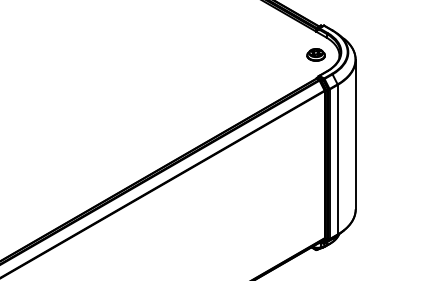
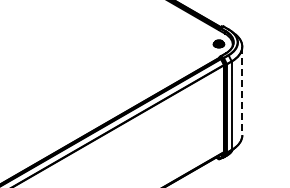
line: (355, 135) -> (242, 91), solid -> dashed

